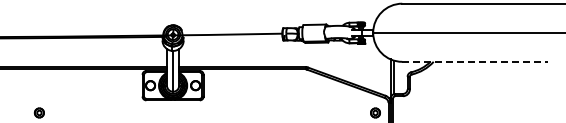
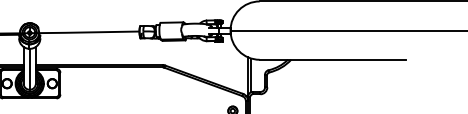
line: (475, 61) -> (333, 59), dashed -> solid

